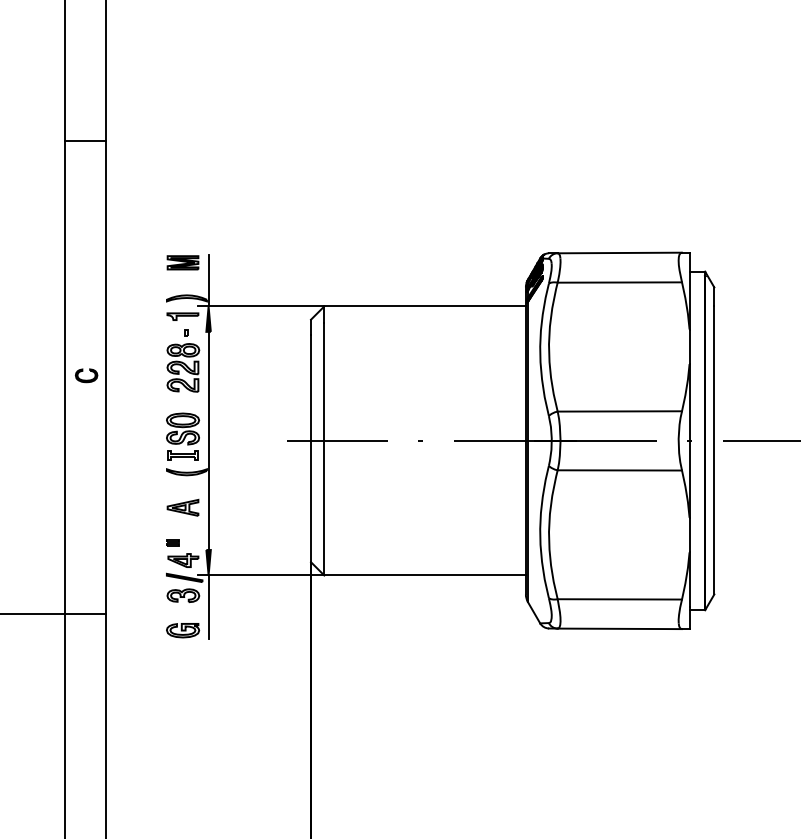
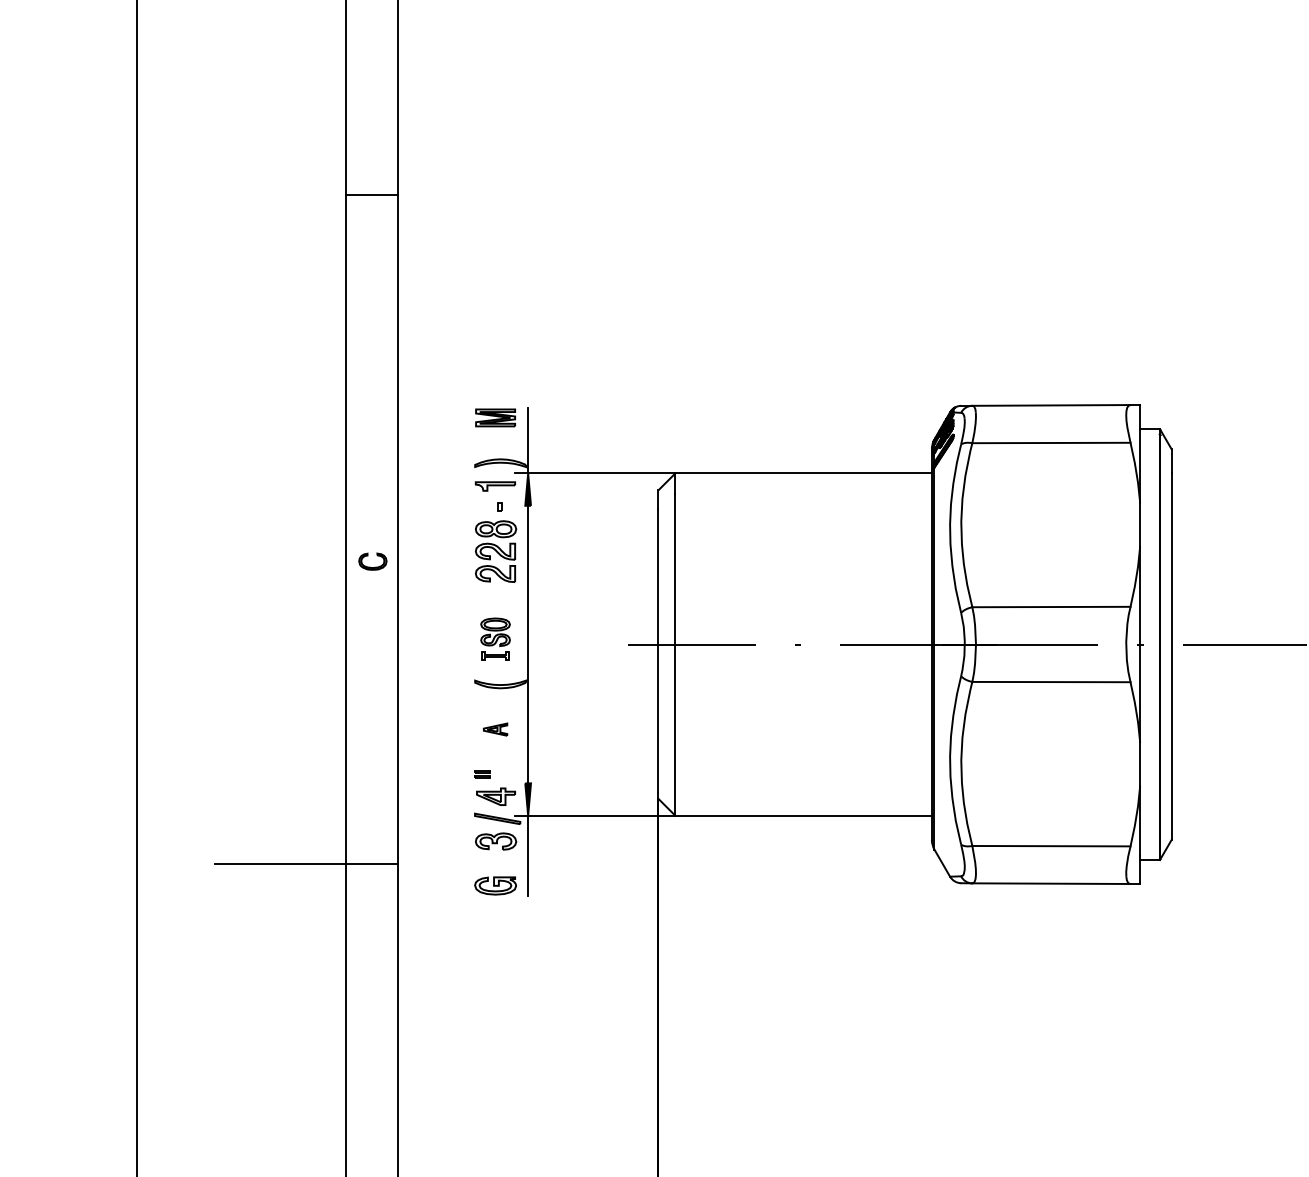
line: (85, 141) -> (371, 195), moved
part: (182, 436) -> (495, 638), size x0.7
part: (182, 507) -> (495, 729), size x0.6

